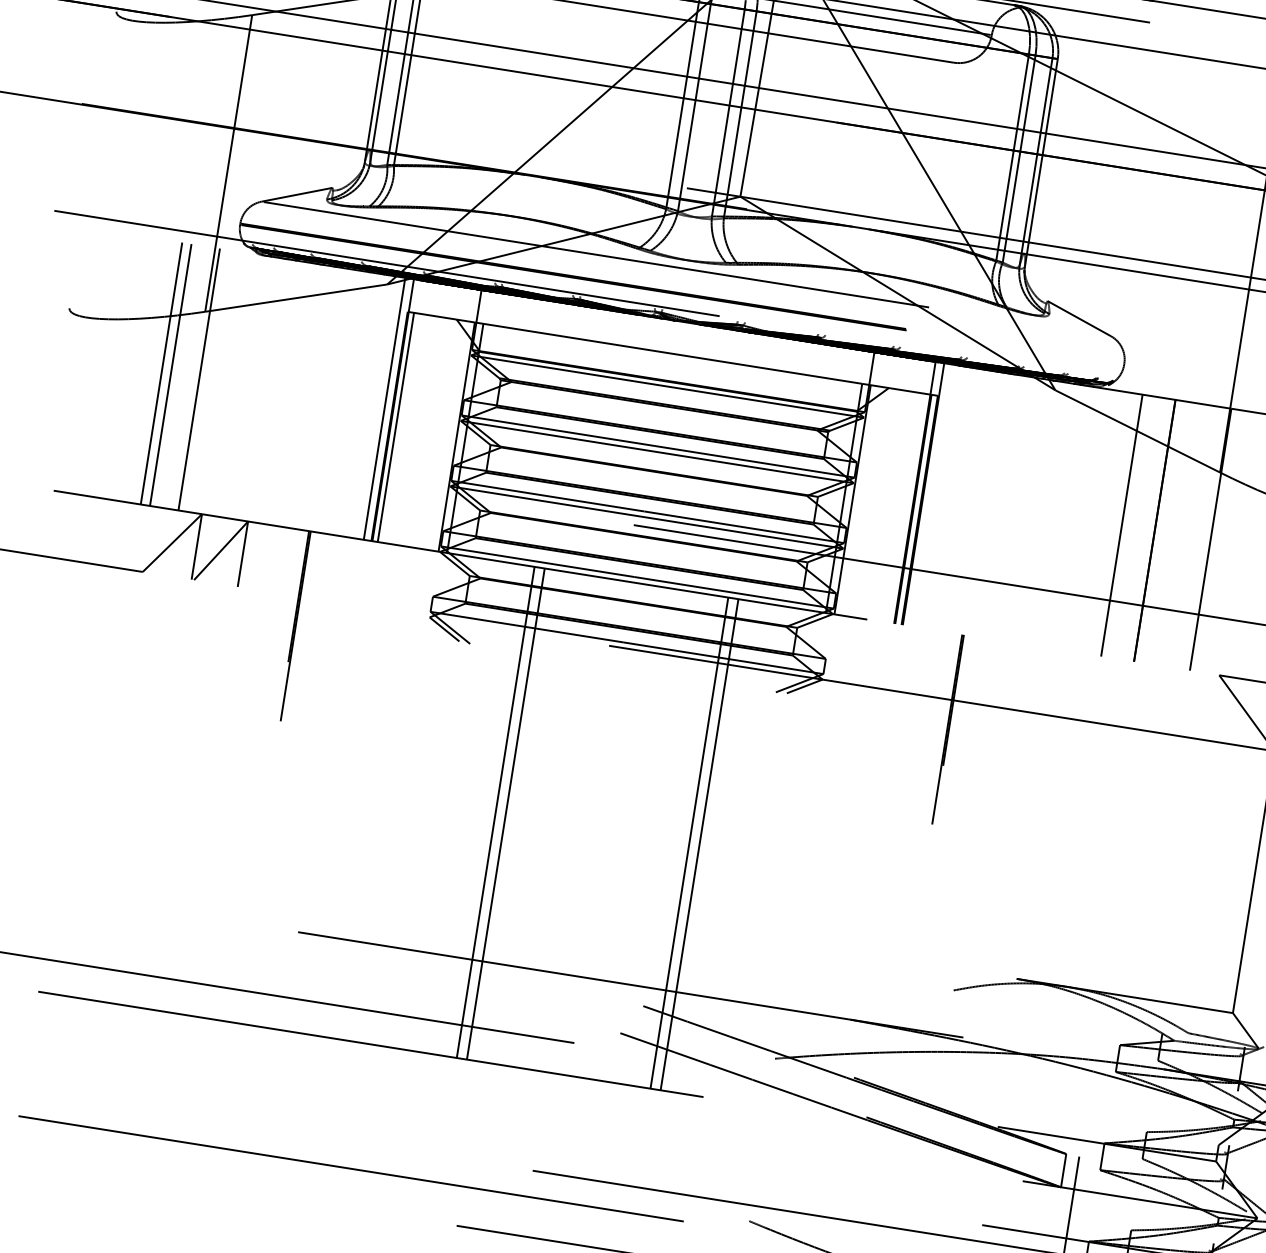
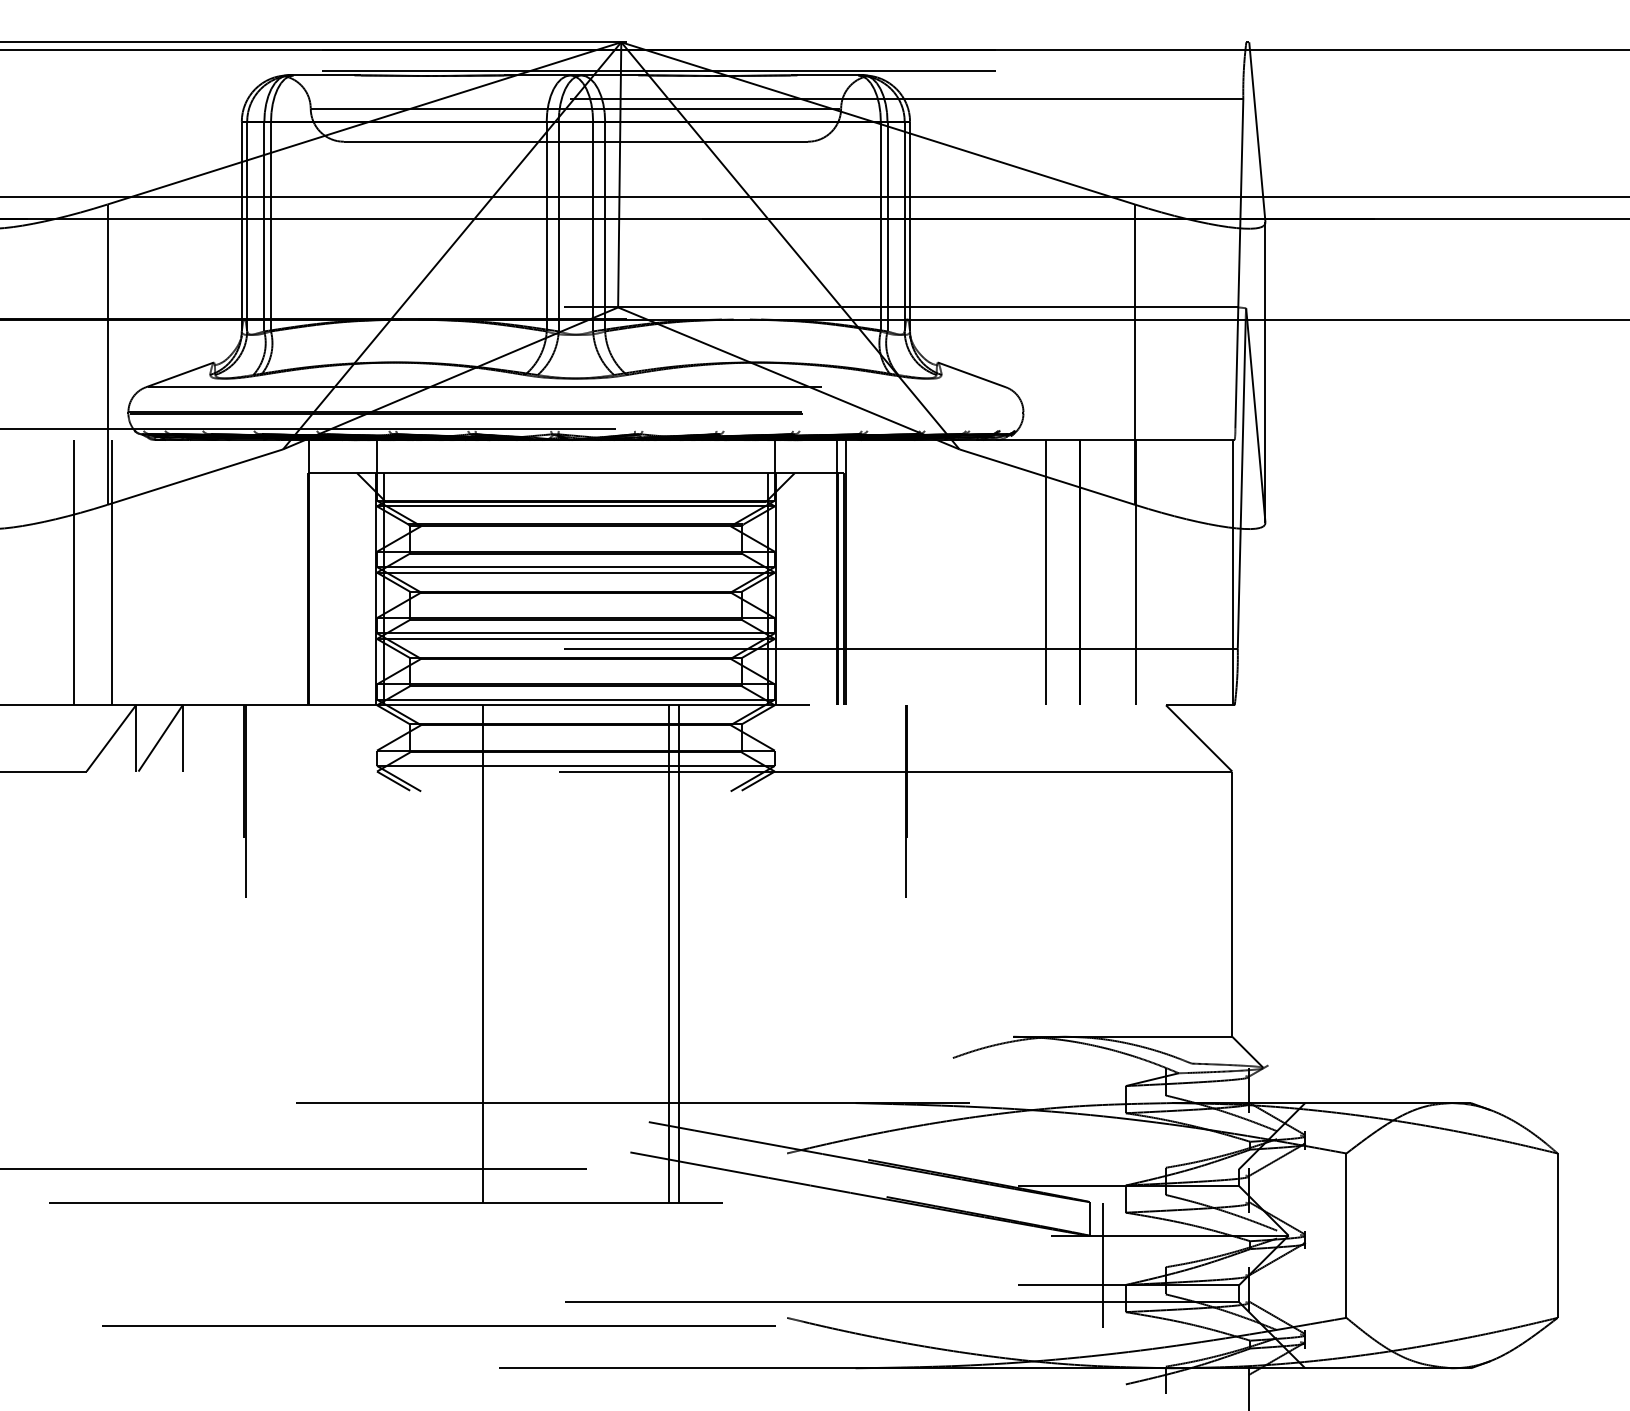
line: (170, 374) -> (83, 572), removed
line: (384, 408) -> (299, 572), removed
line: (395, 427) -> (313, 589), removed
line: (495, 812) -> (472, 953), removed
line: (351, 1167) -> (438, 1325), moved

